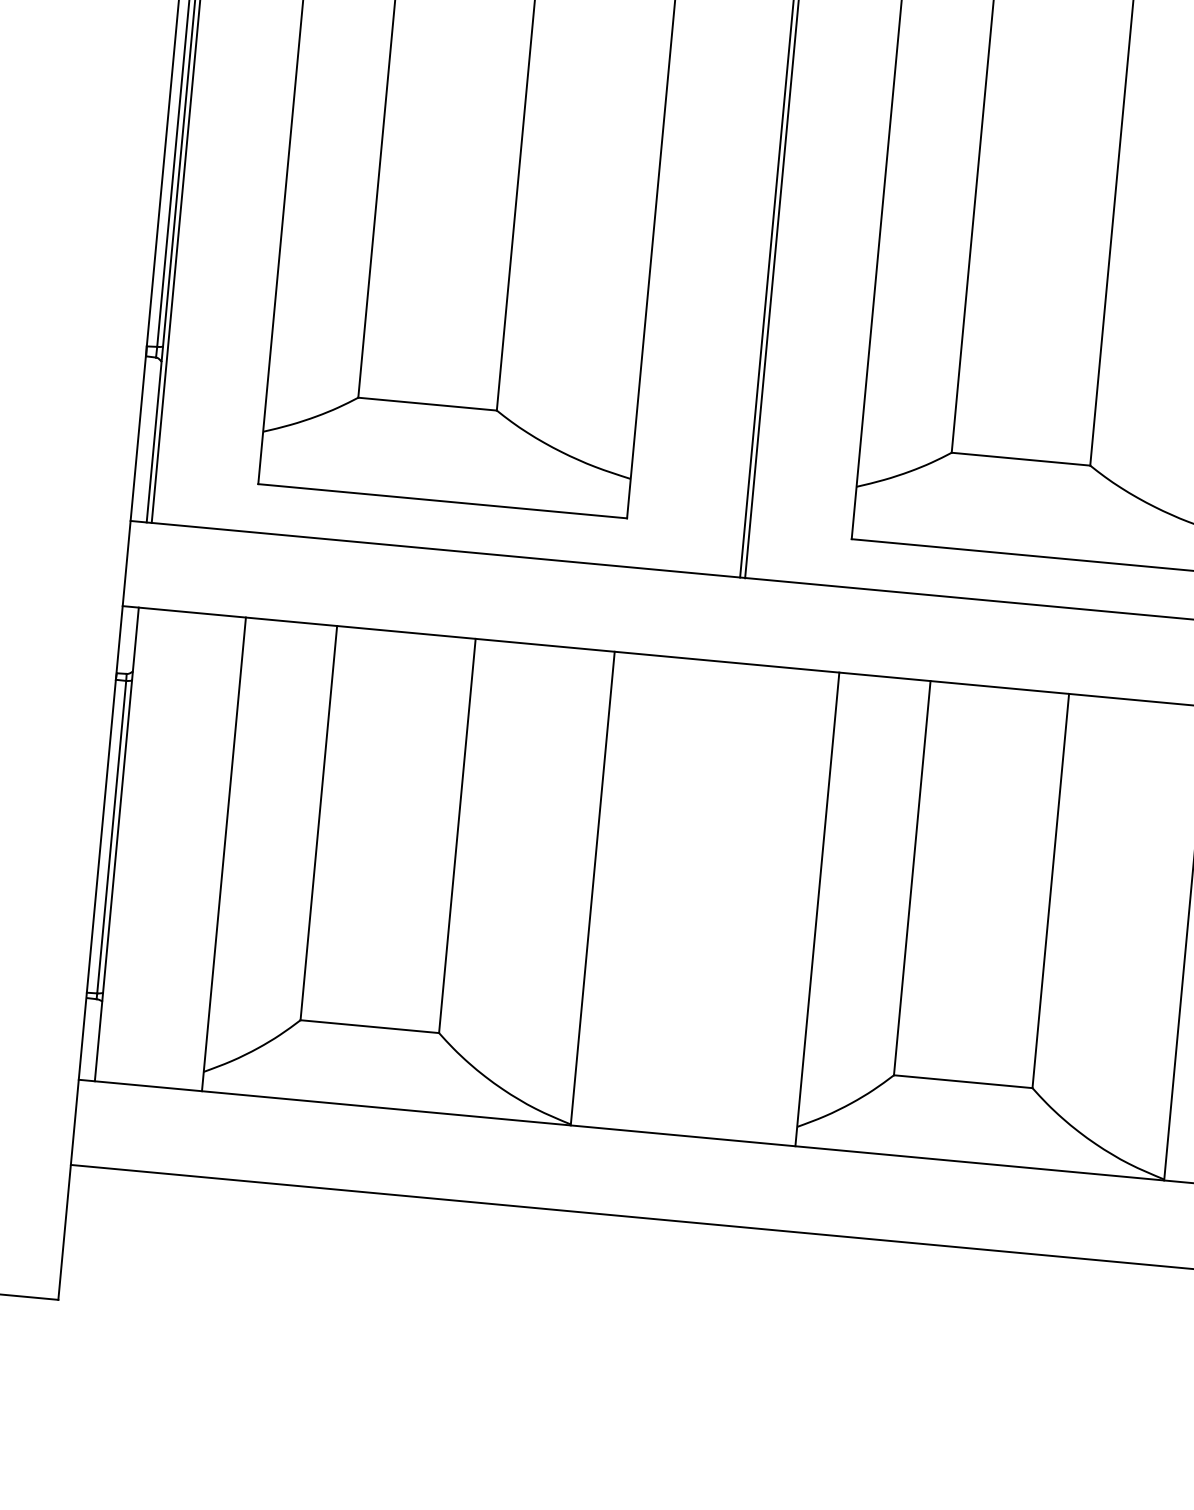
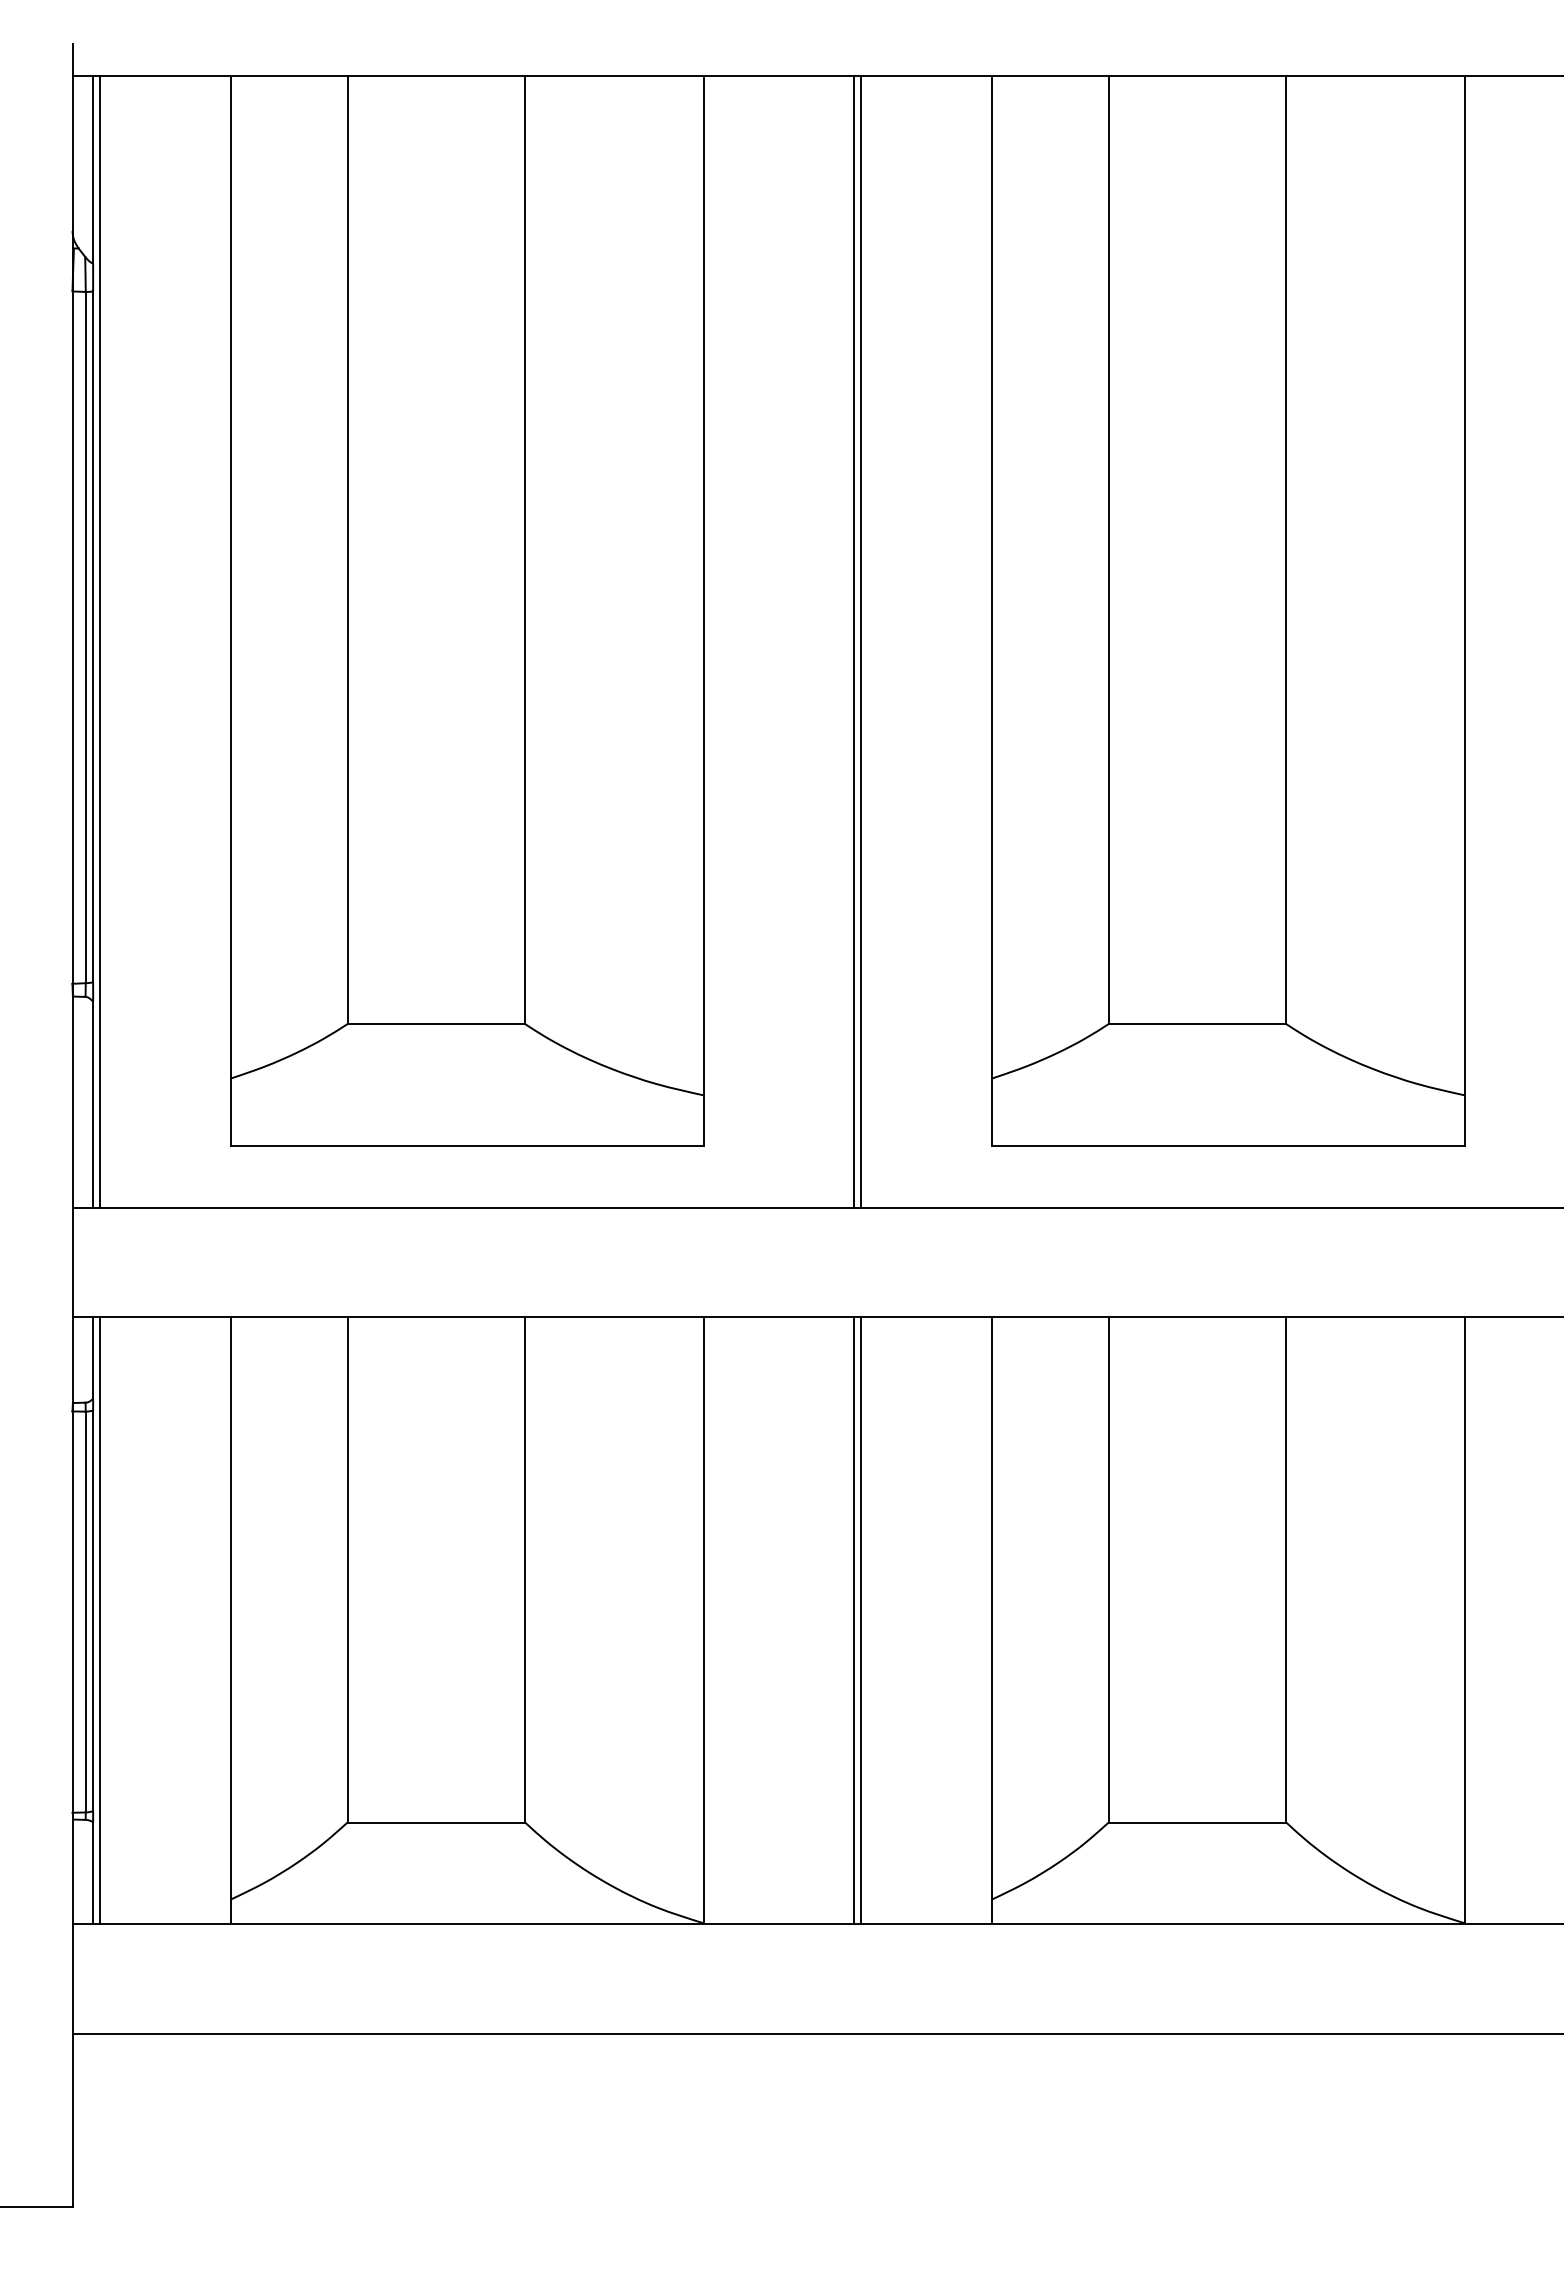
line: (121, 844) -> (99, 1620), added
line: (710, 899) -> (854, 1620), added
line: (715, 899) -> (860, 1620), added

